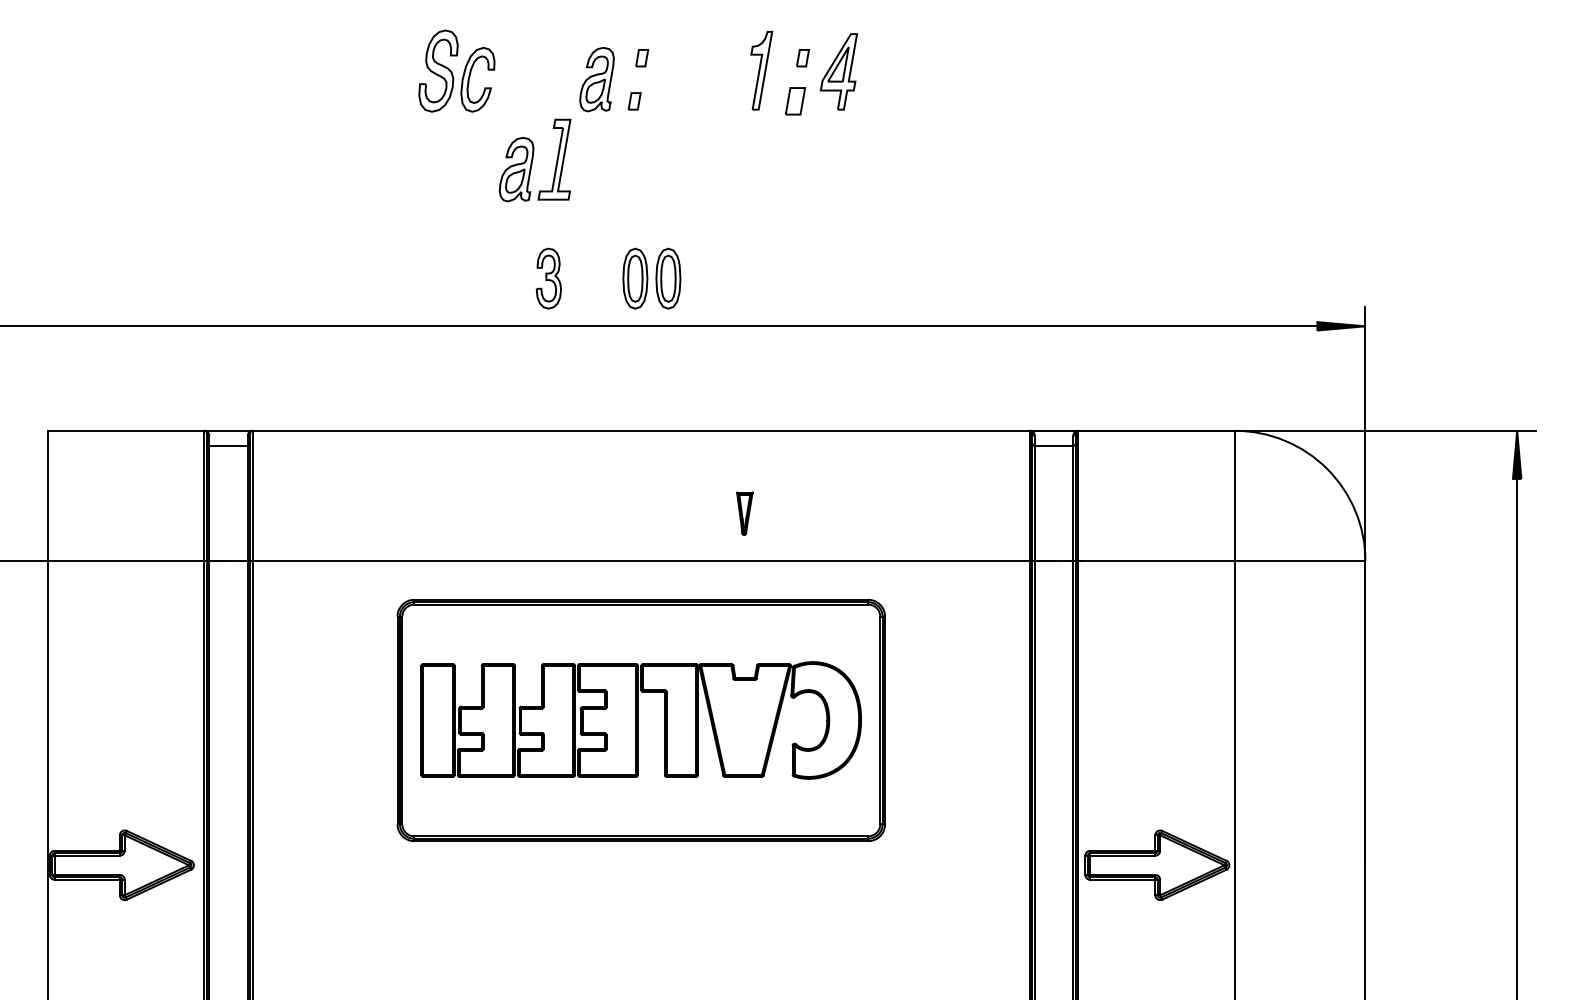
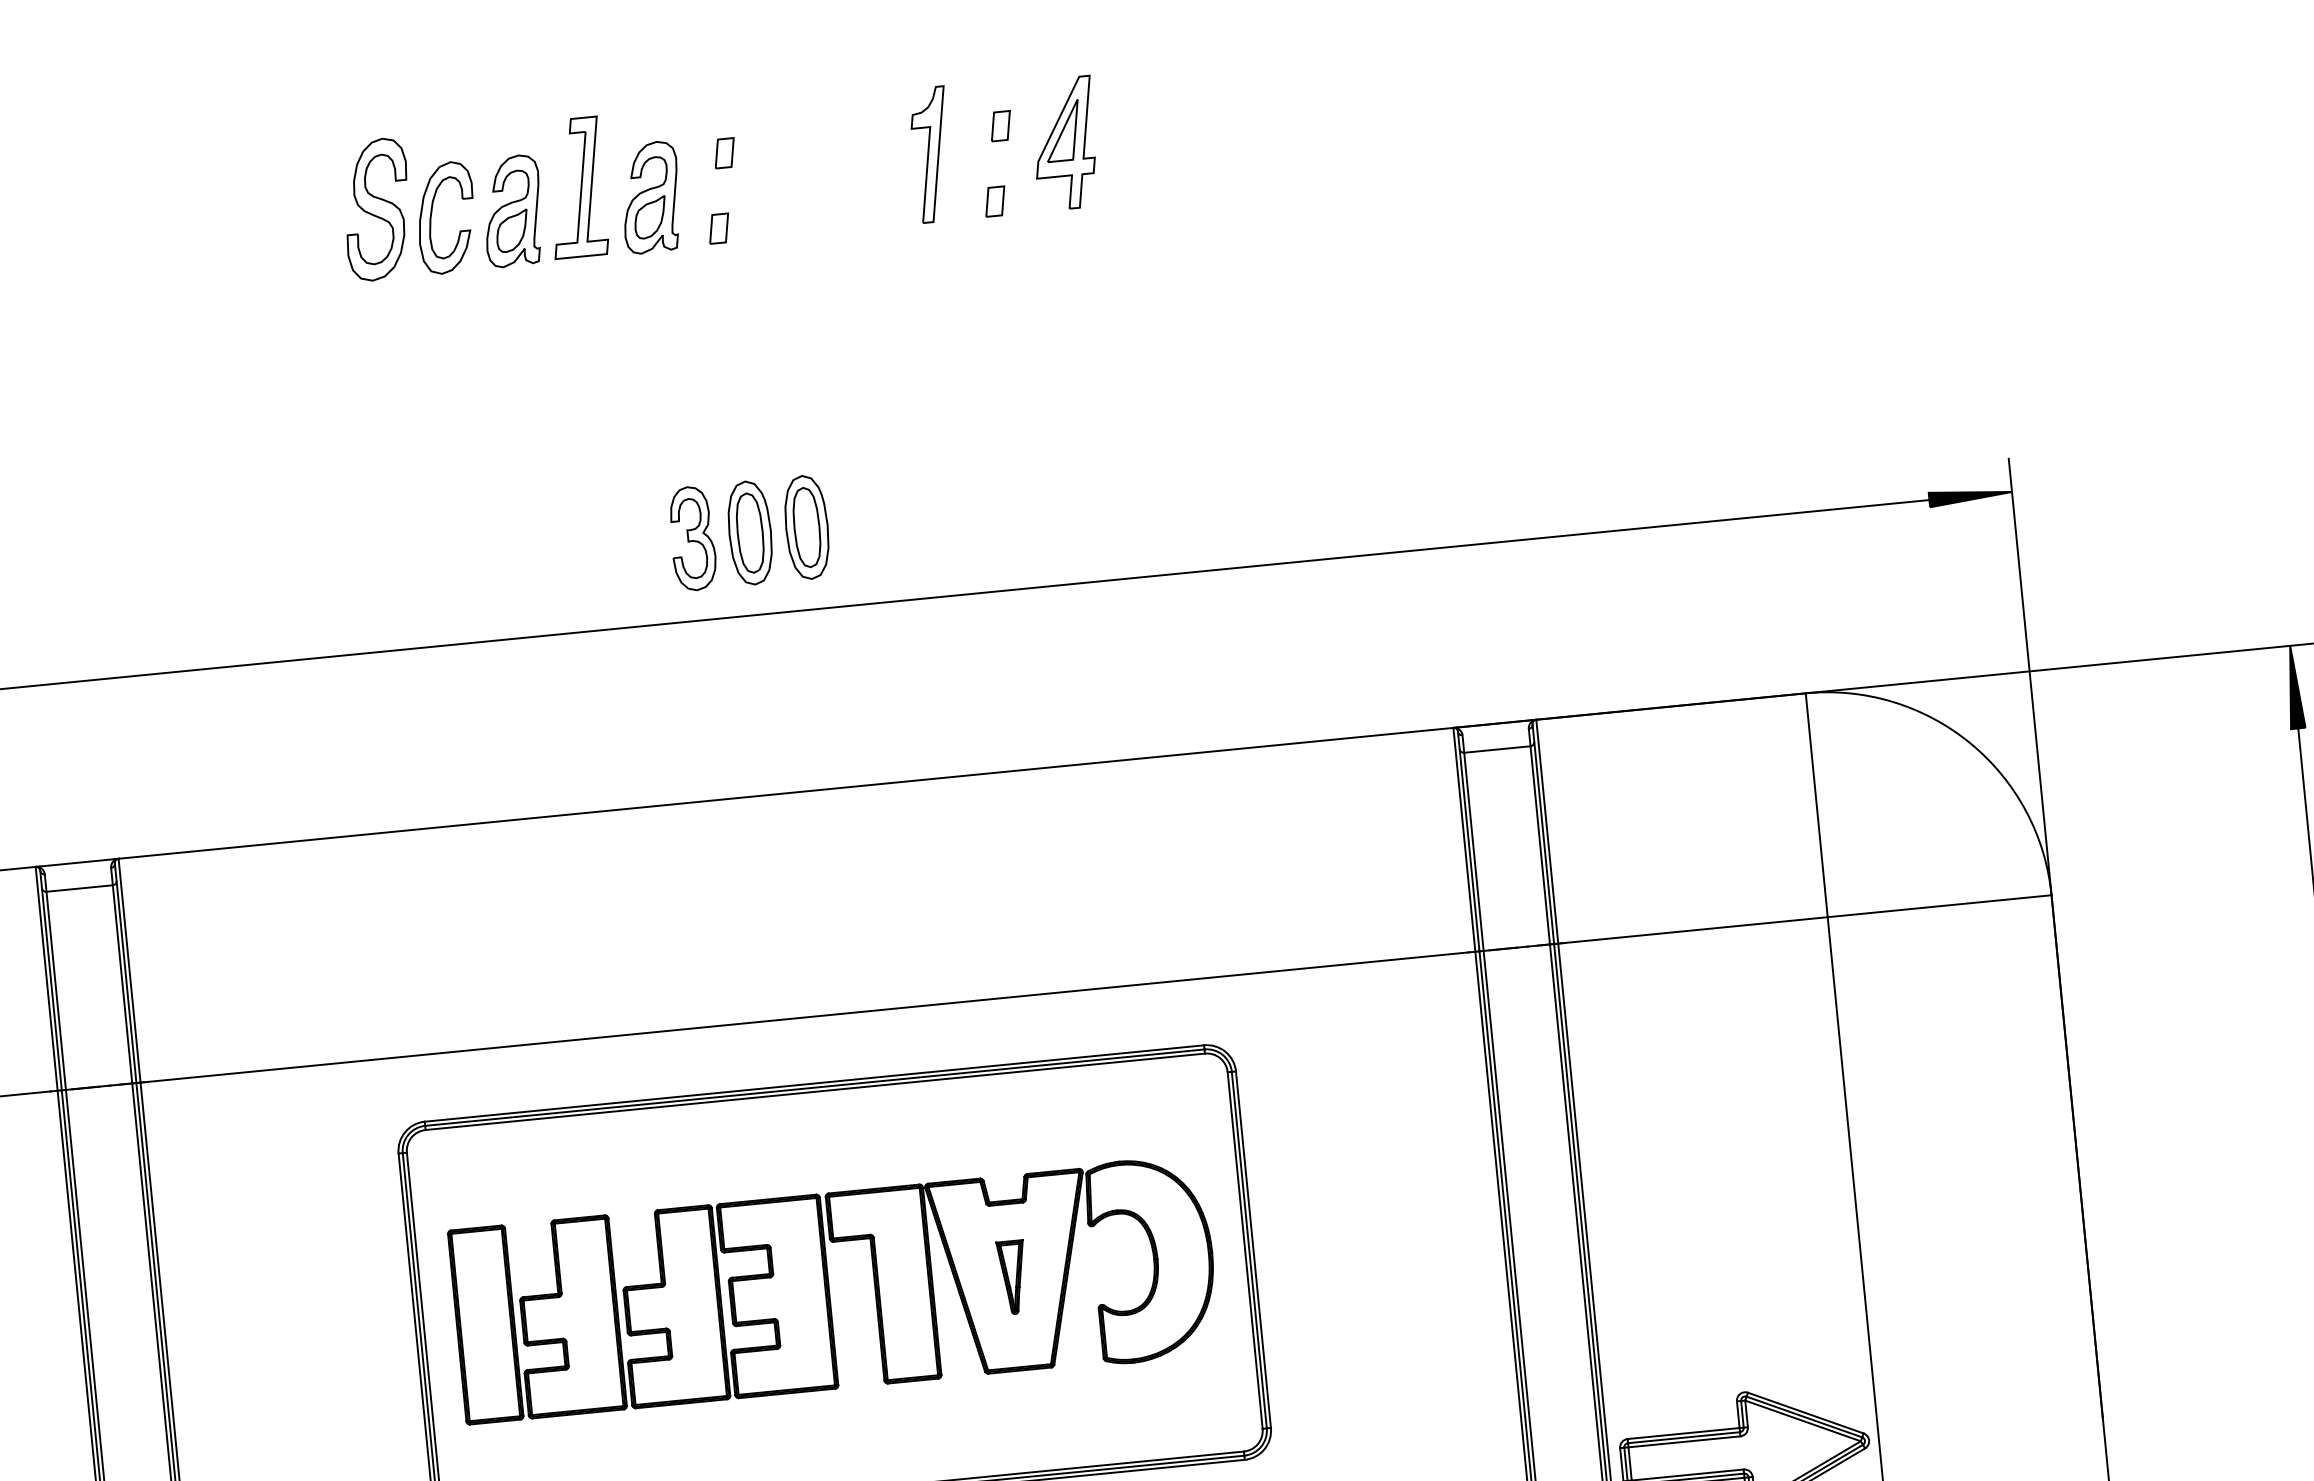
part: (795, 101) -> (995, 201), size x0.62
part: (534, 160) -> (541, 192), moved
part: (548, 278) -> (691, 538), moved
part: (744, 513) -> (1012, 1276), moved

